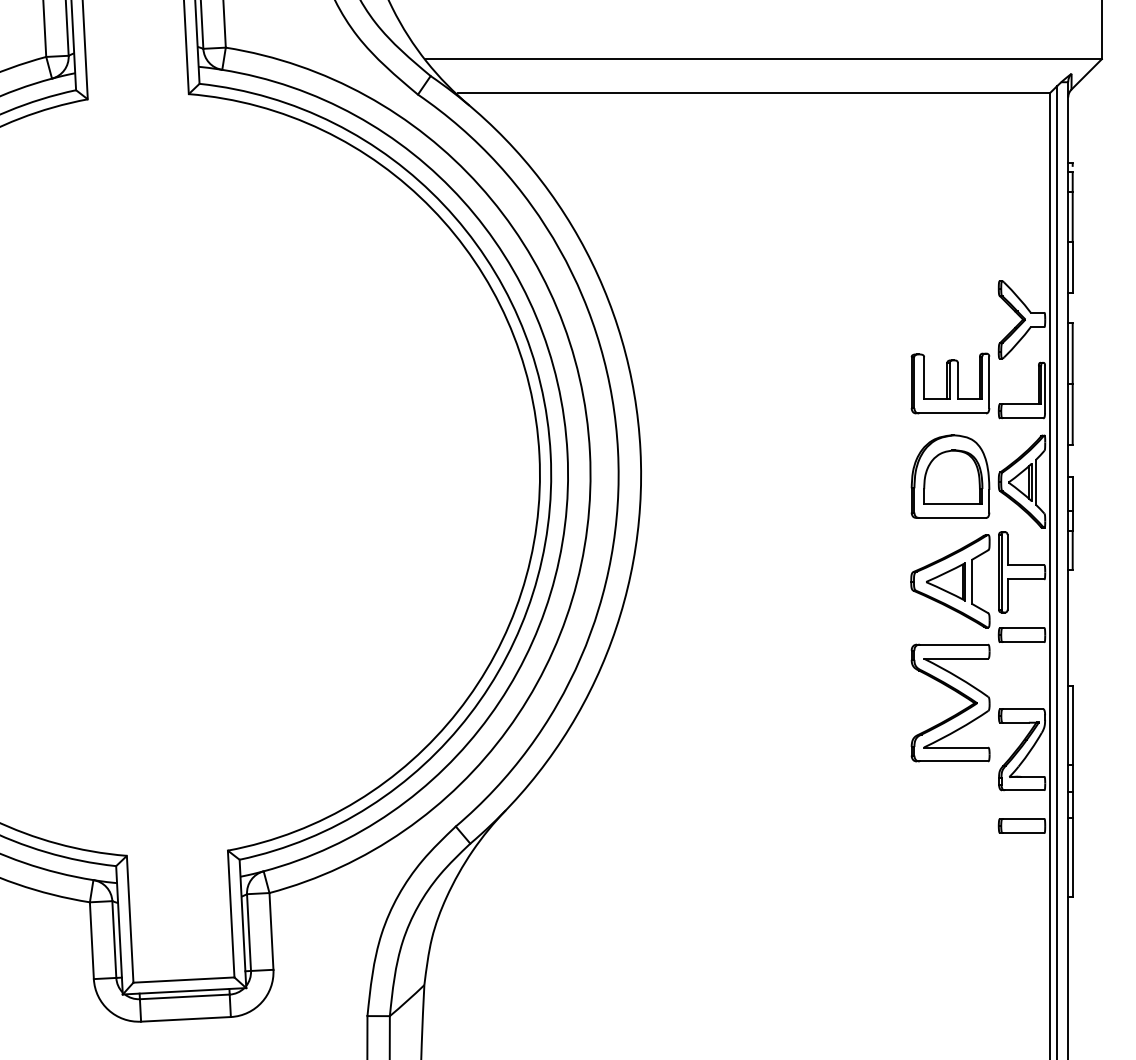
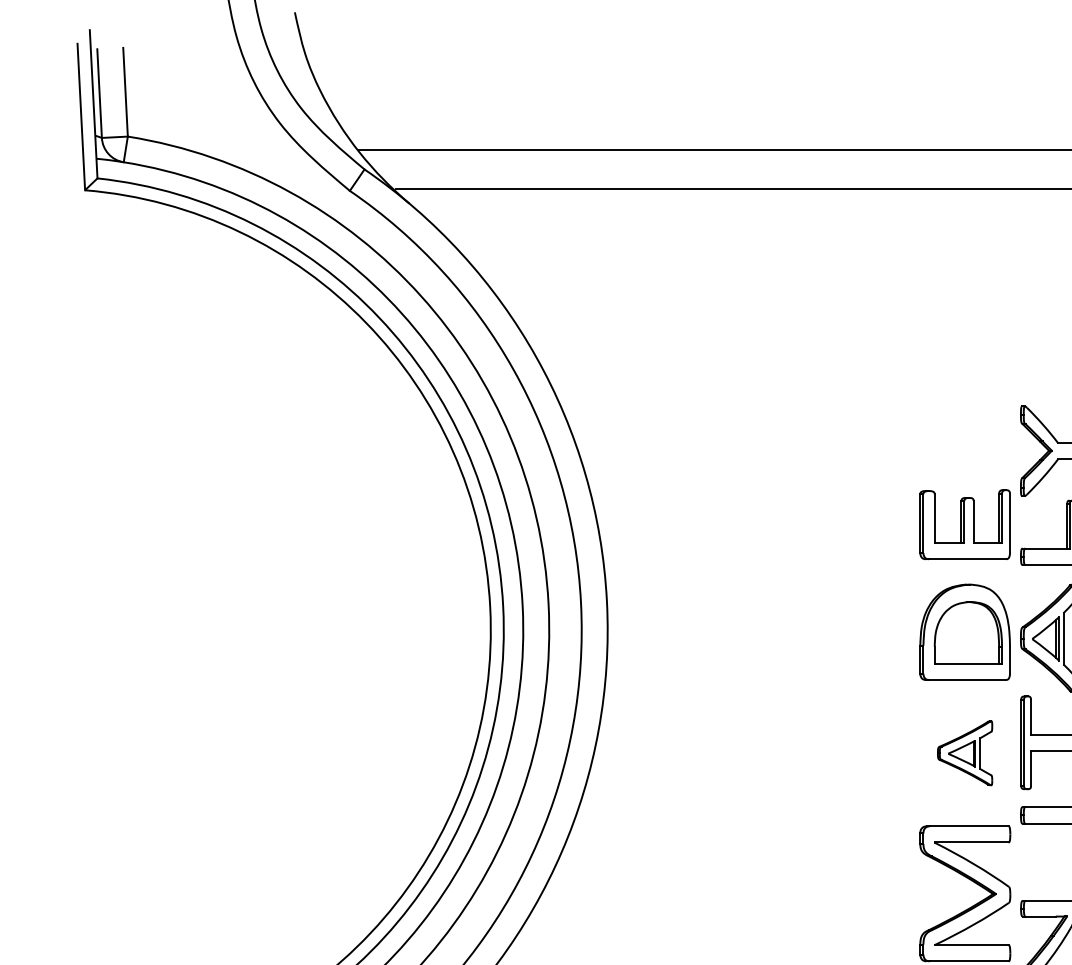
part: (950, 581) -> (965, 753), size x0.6

